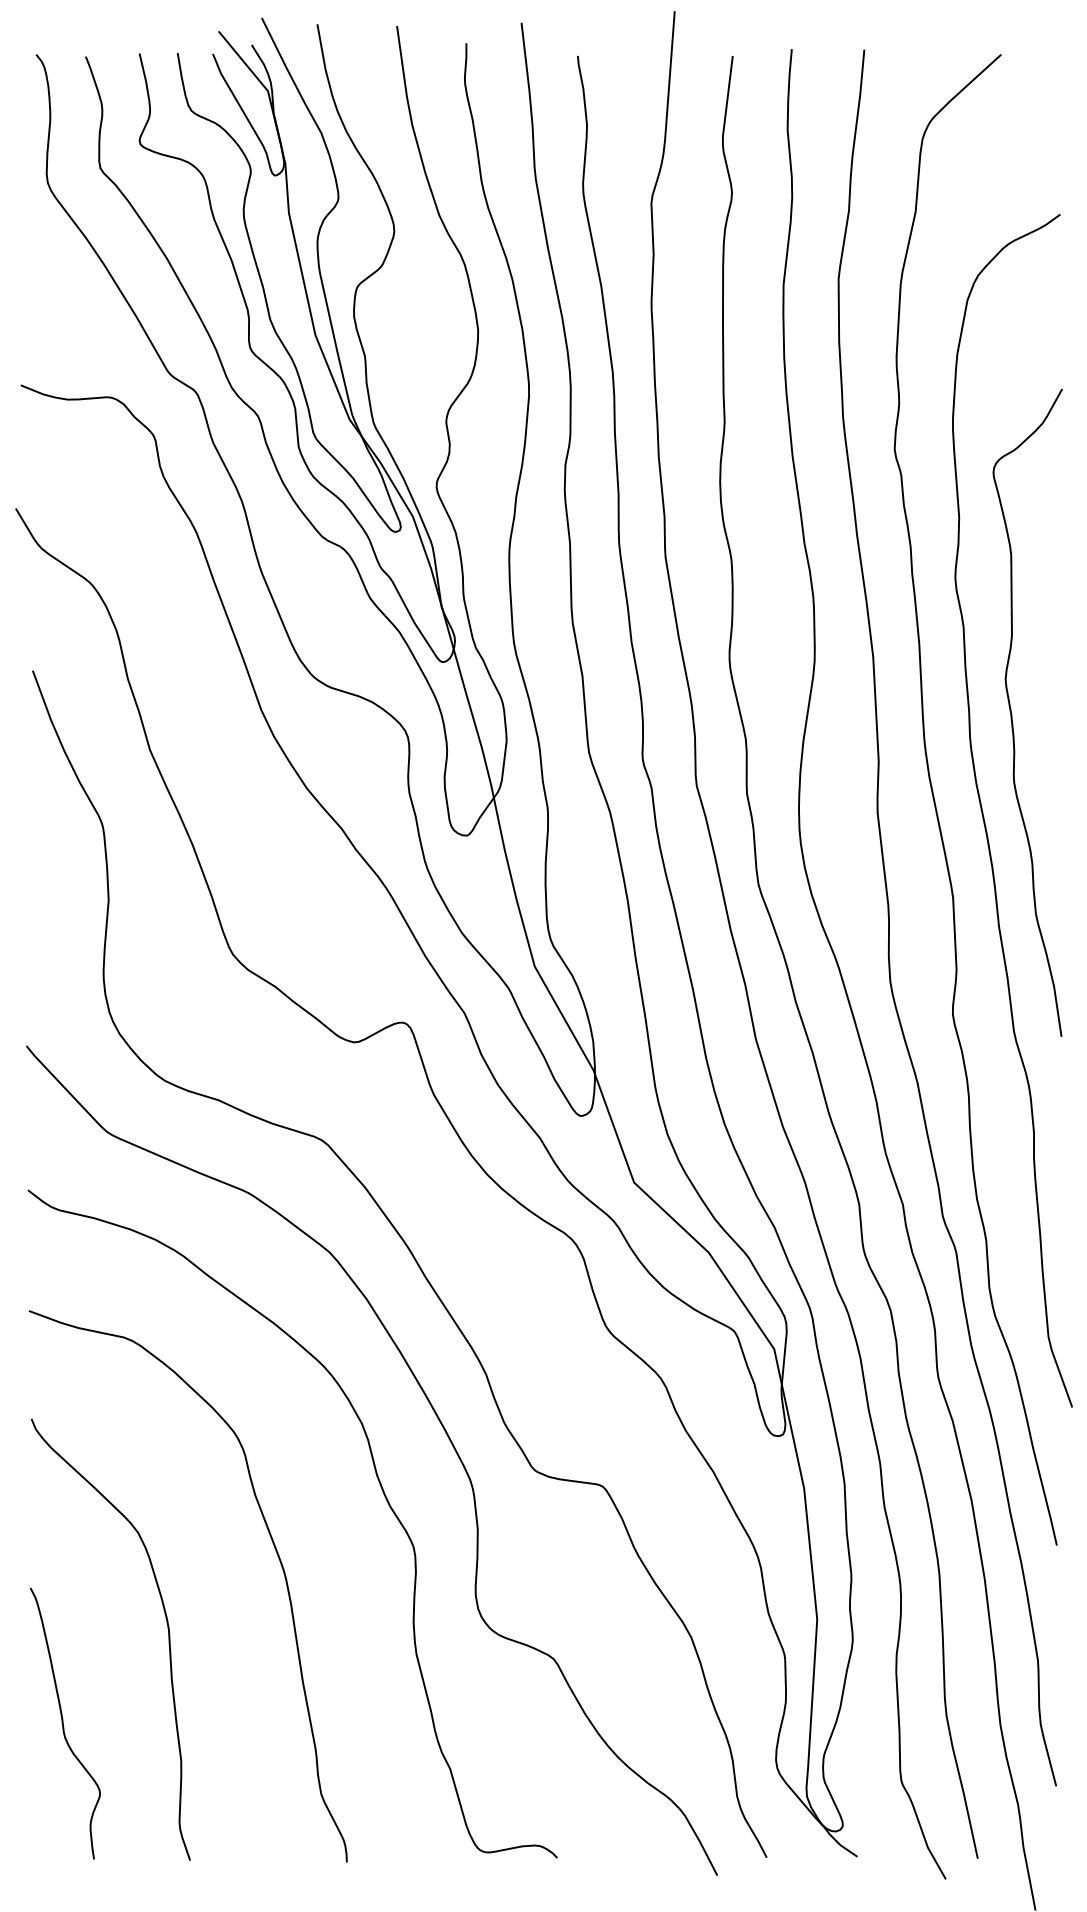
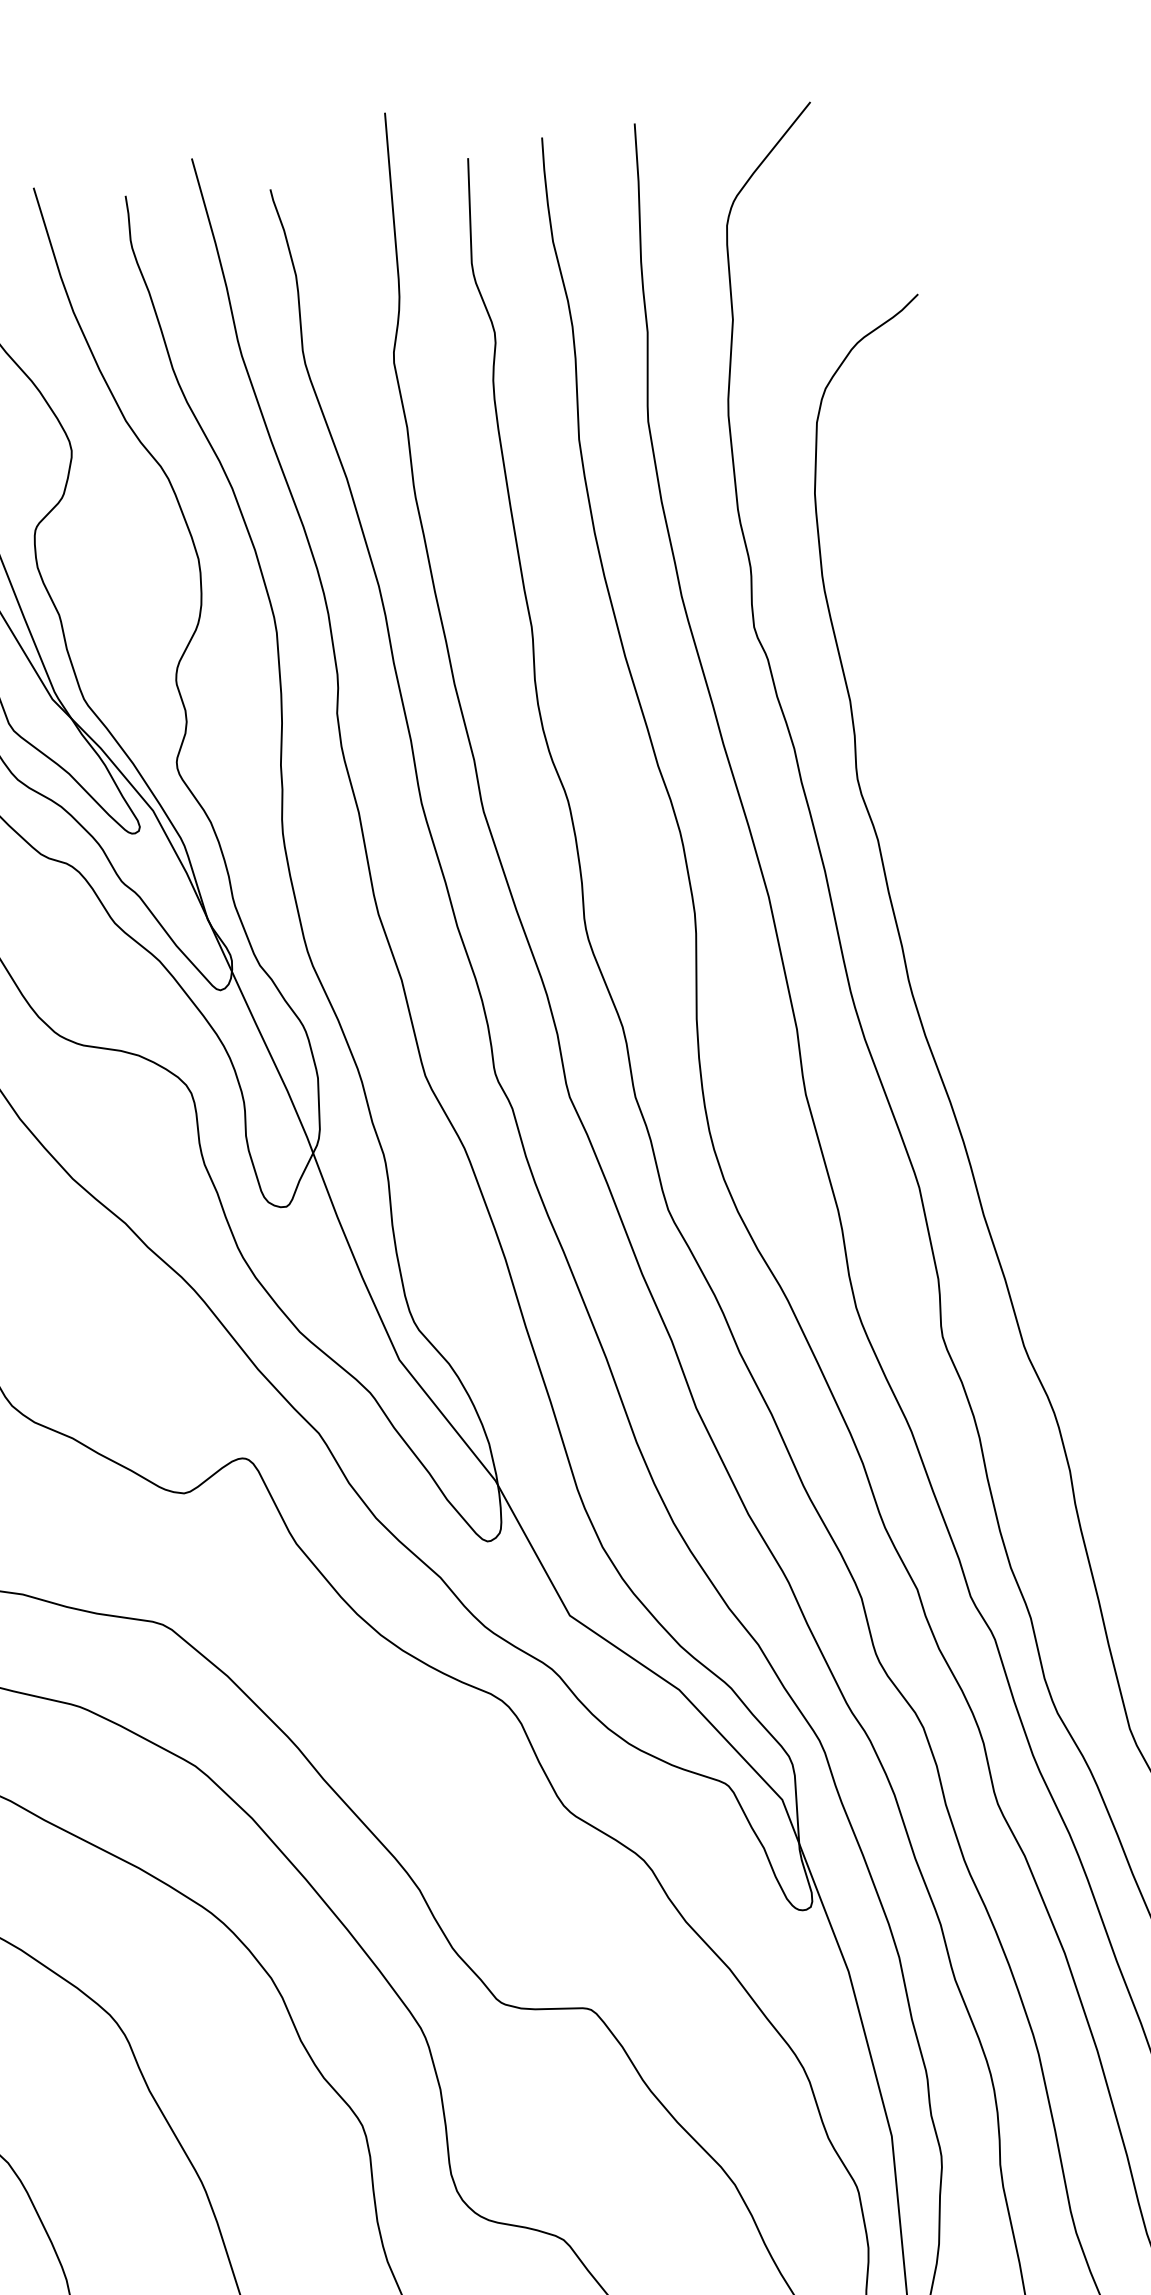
curve: (1012, 714) -> (958, 941), removed

